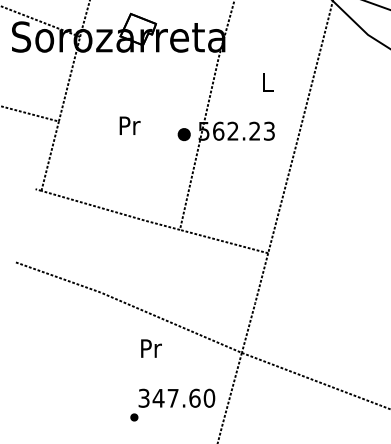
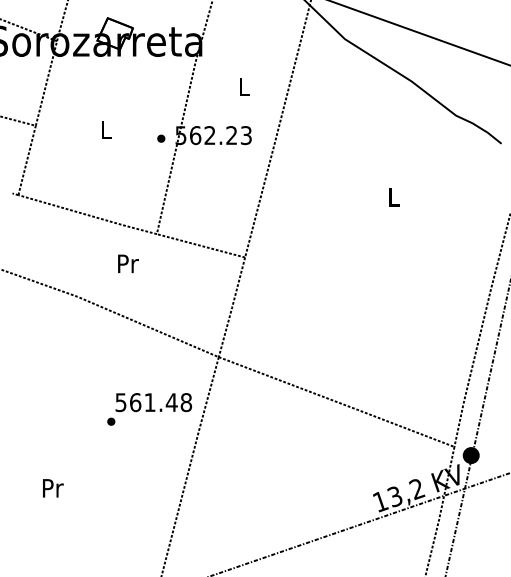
text: (129, 125) -> (106, 129), Pr -> L
part: (184, 134) -> (161, 138), size x0.62
text: (151, 348) -> (128, 263), moved
text: (177, 398) -> (154, 402), 347.60 -> 561.48

